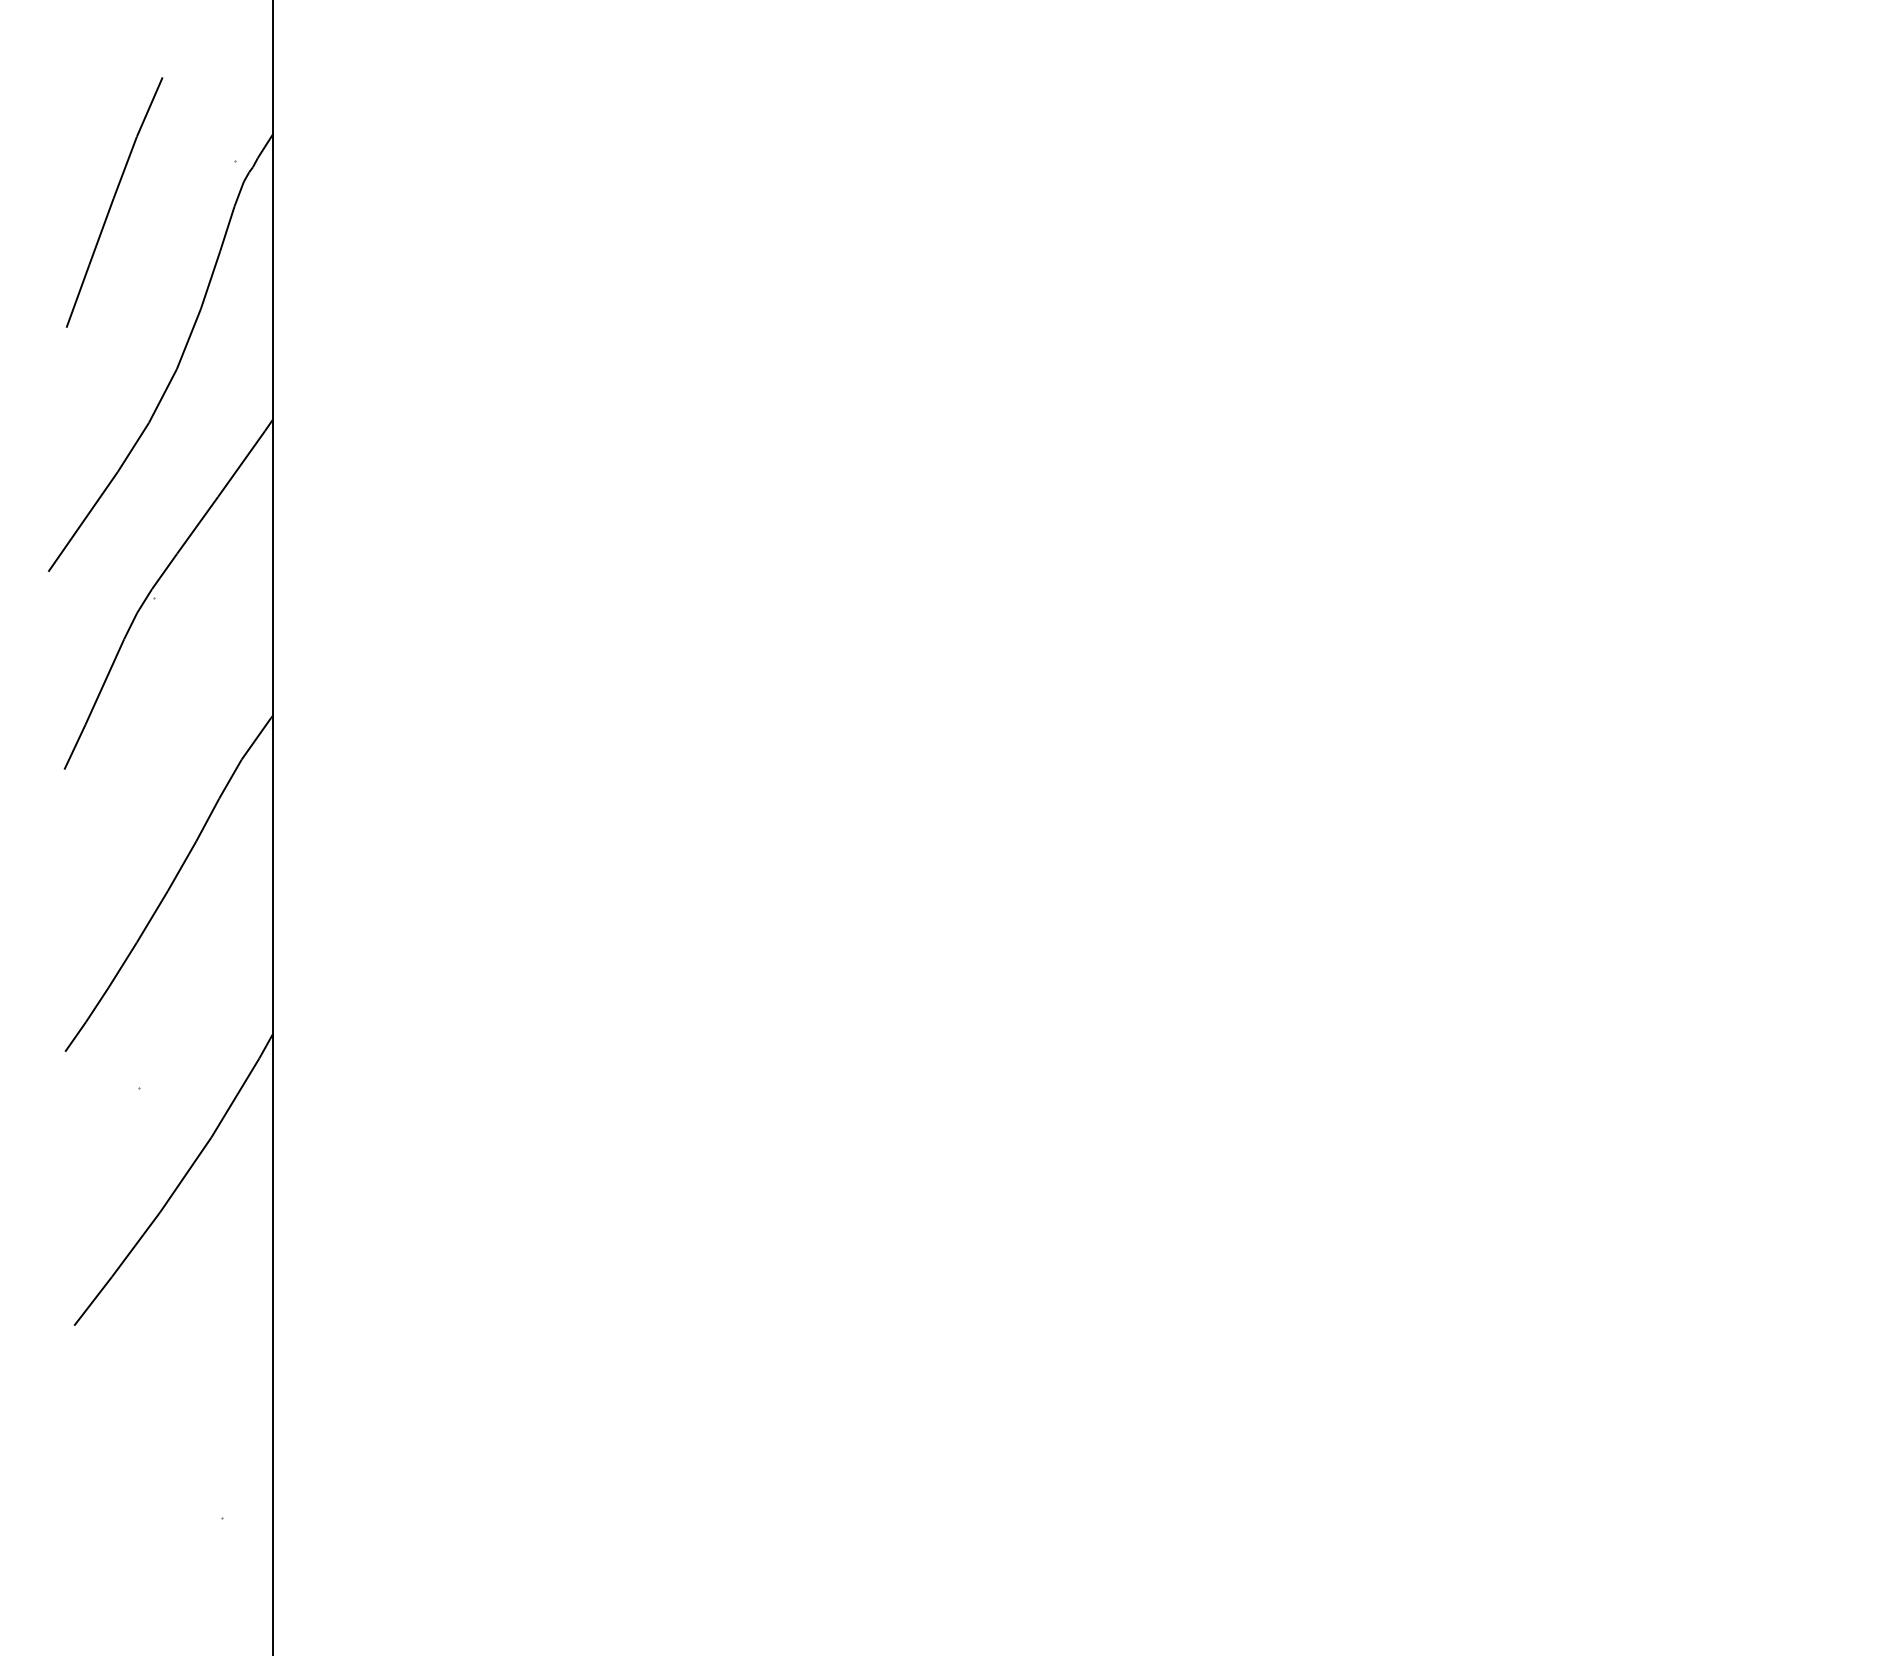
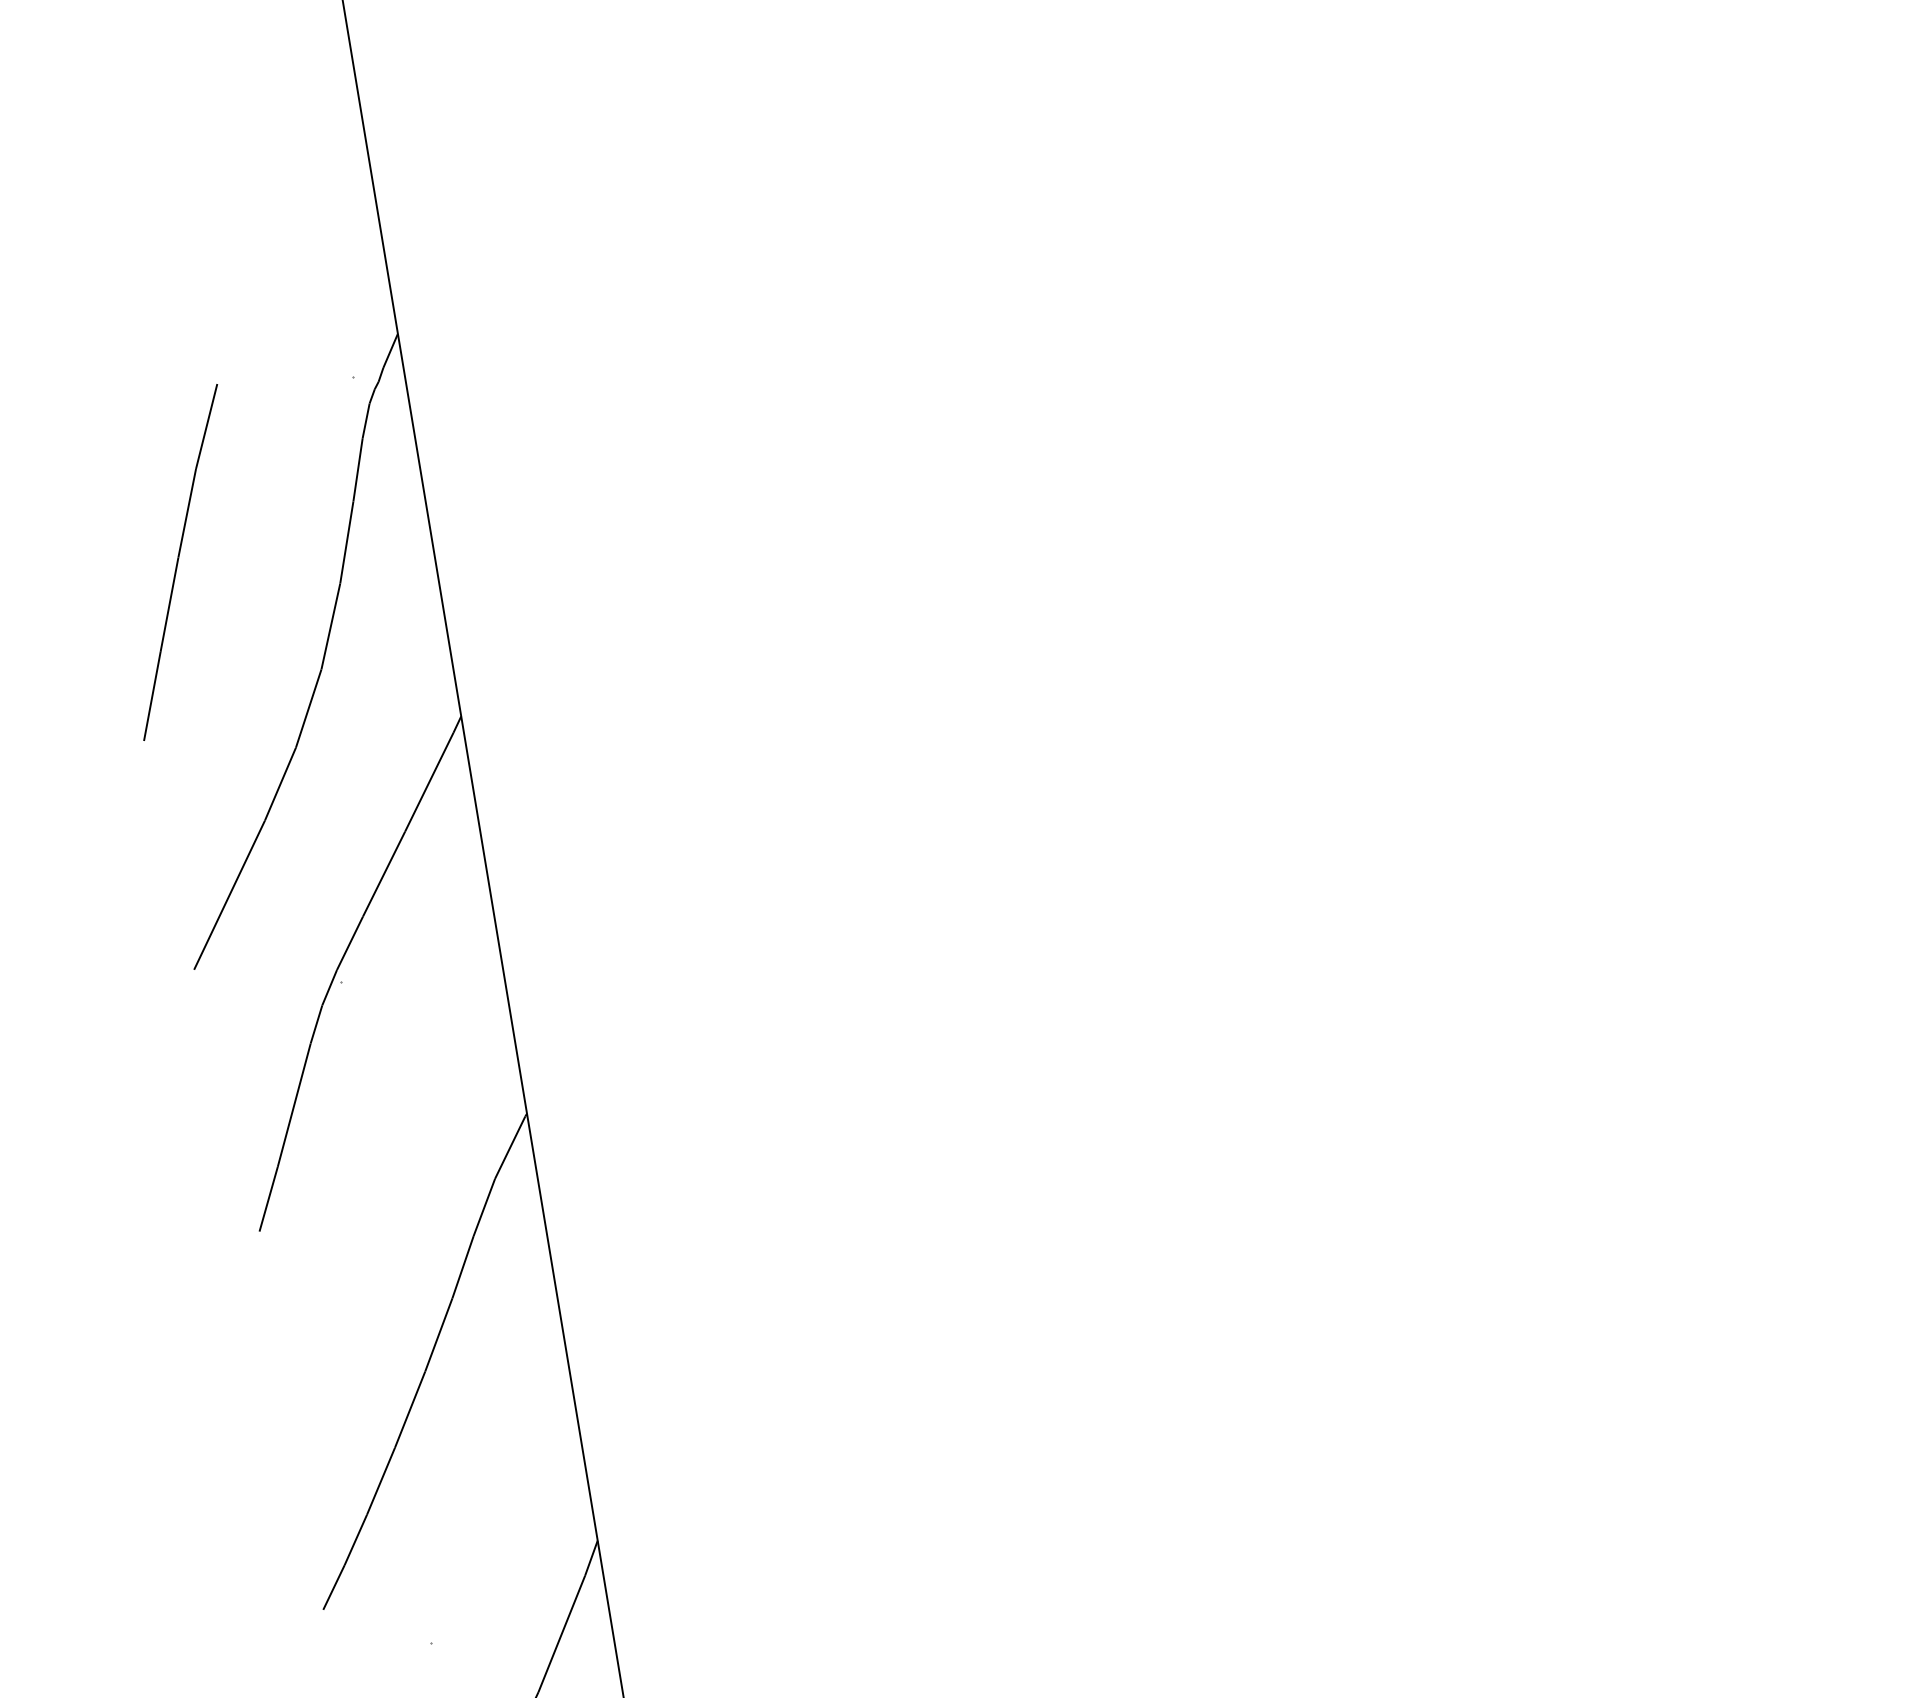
line: (113, 202) -> (179, 562), moved

